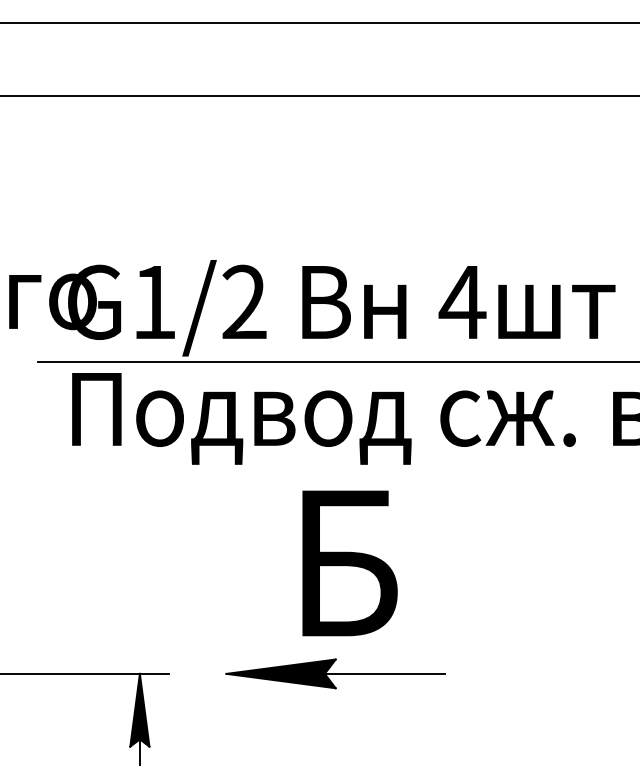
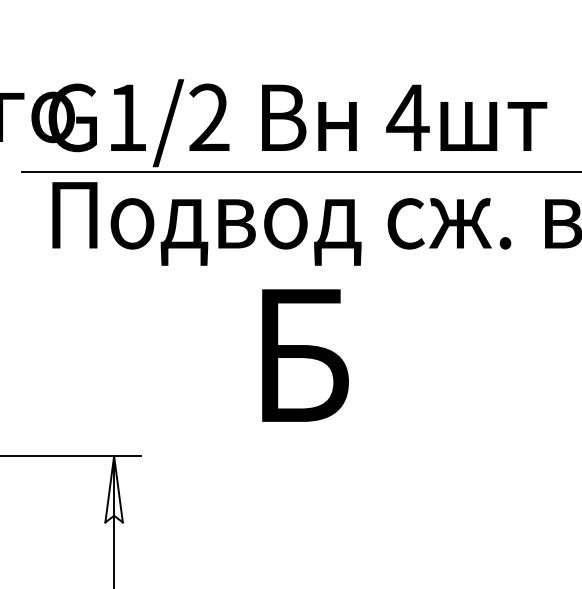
part: (335, 673) -> (292, 455), removed
fill: (139, 709) -> (113, 488), removed

